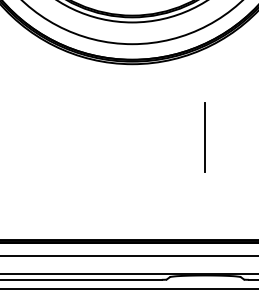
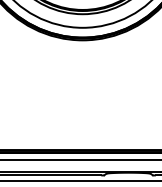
line: (203, 137) -> (127, 86), removed

